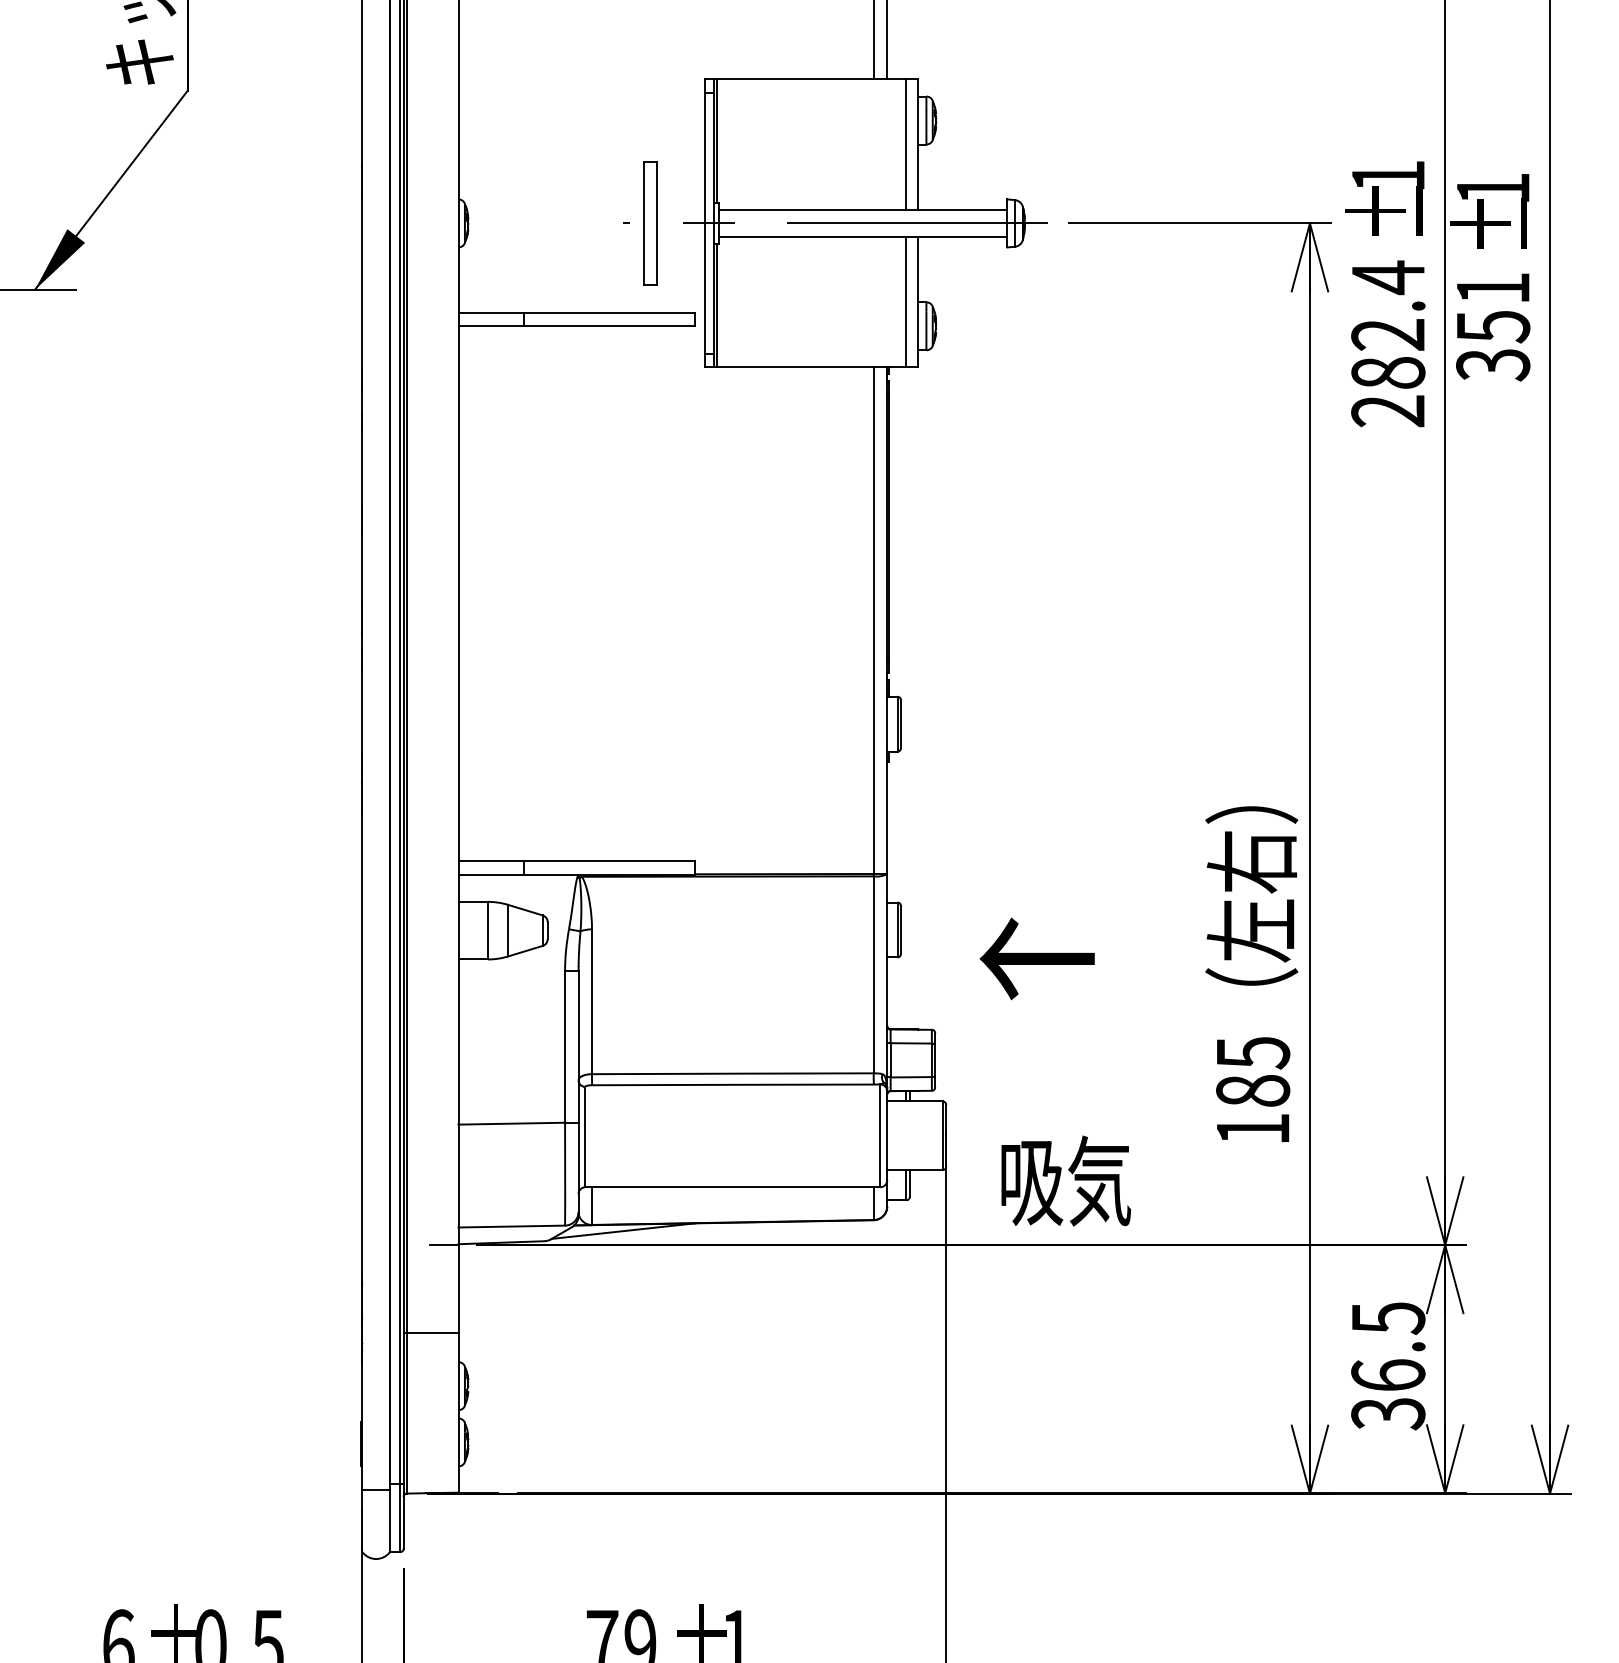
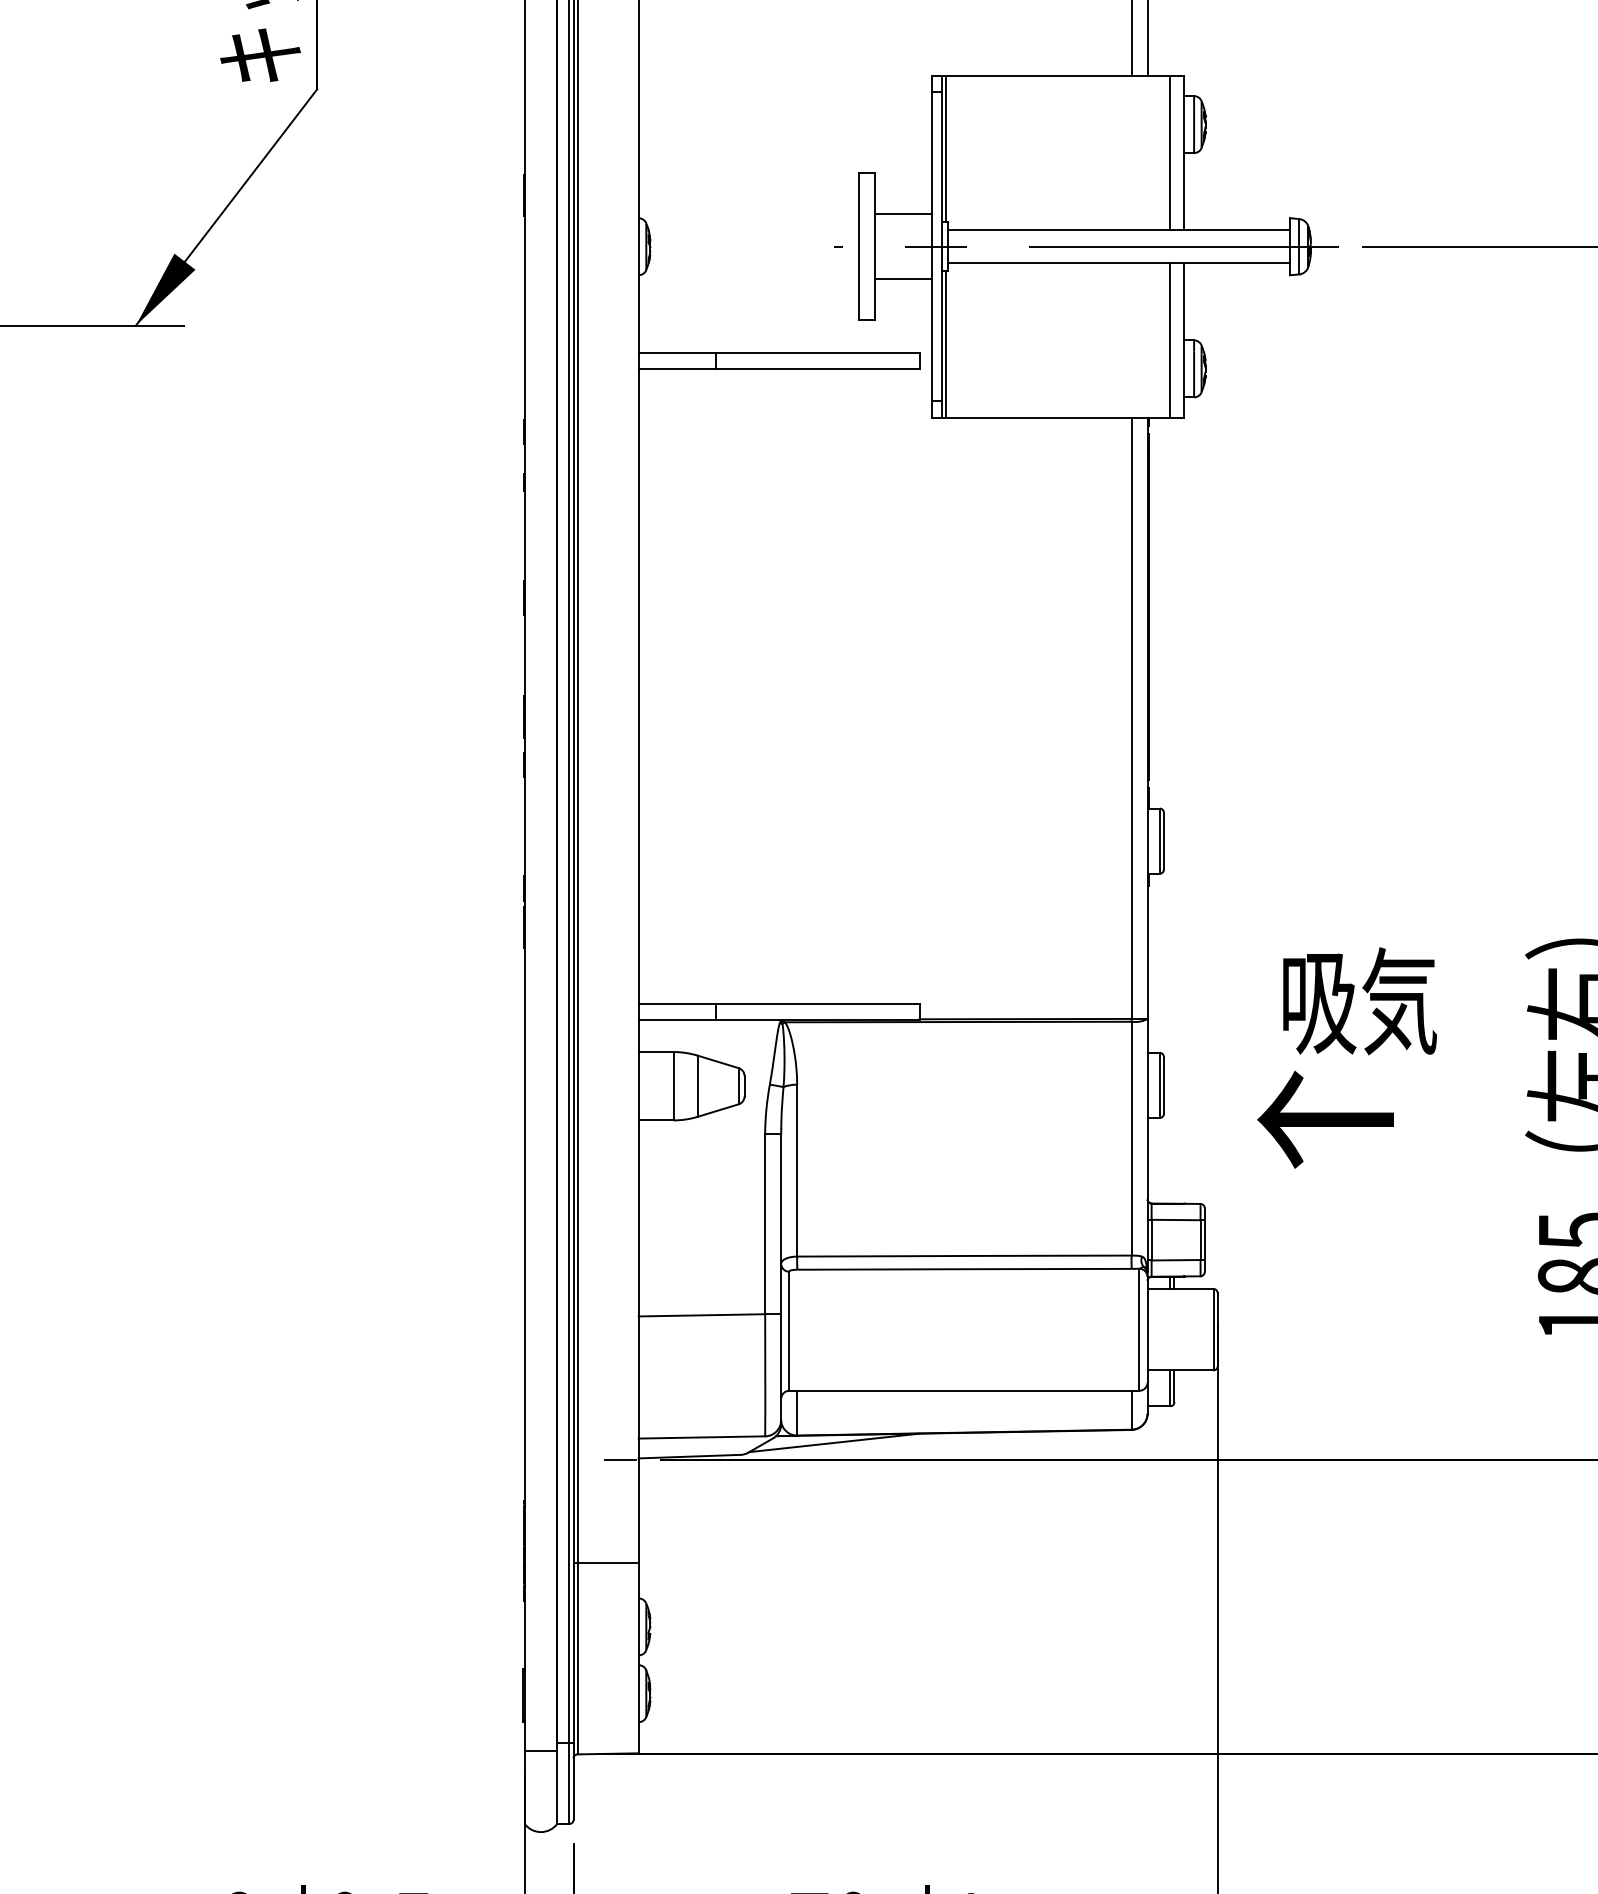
line: (681, 196) -> (903, 214), added
line: (681, 250) -> (903, 278), added
text: (1065, 1180) -> (1359, 1000), moved

